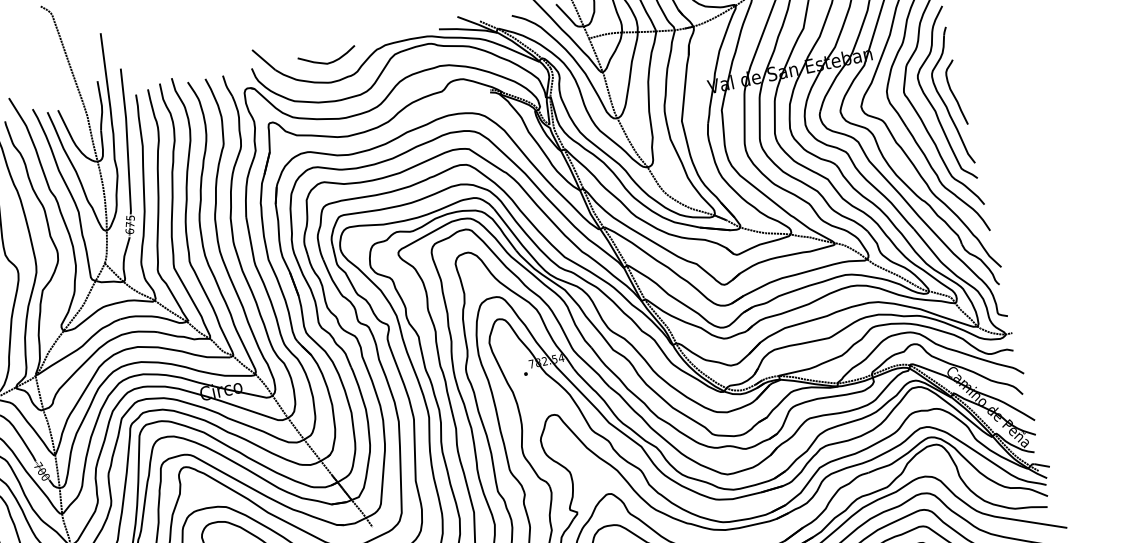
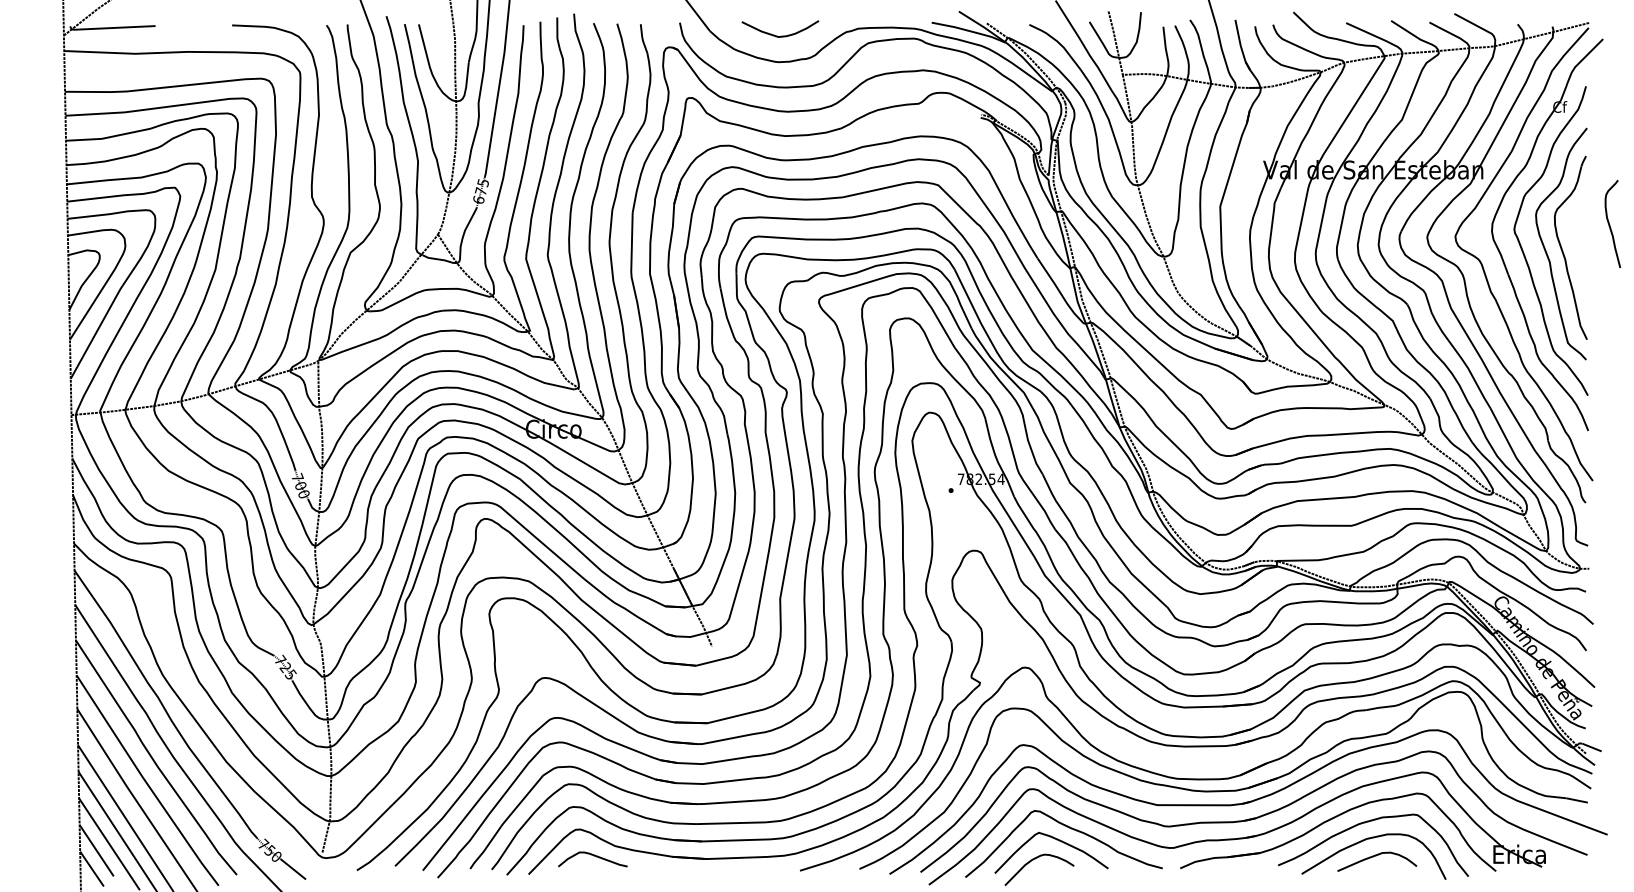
curve: (954, 93) -> (1610, 224), moved

